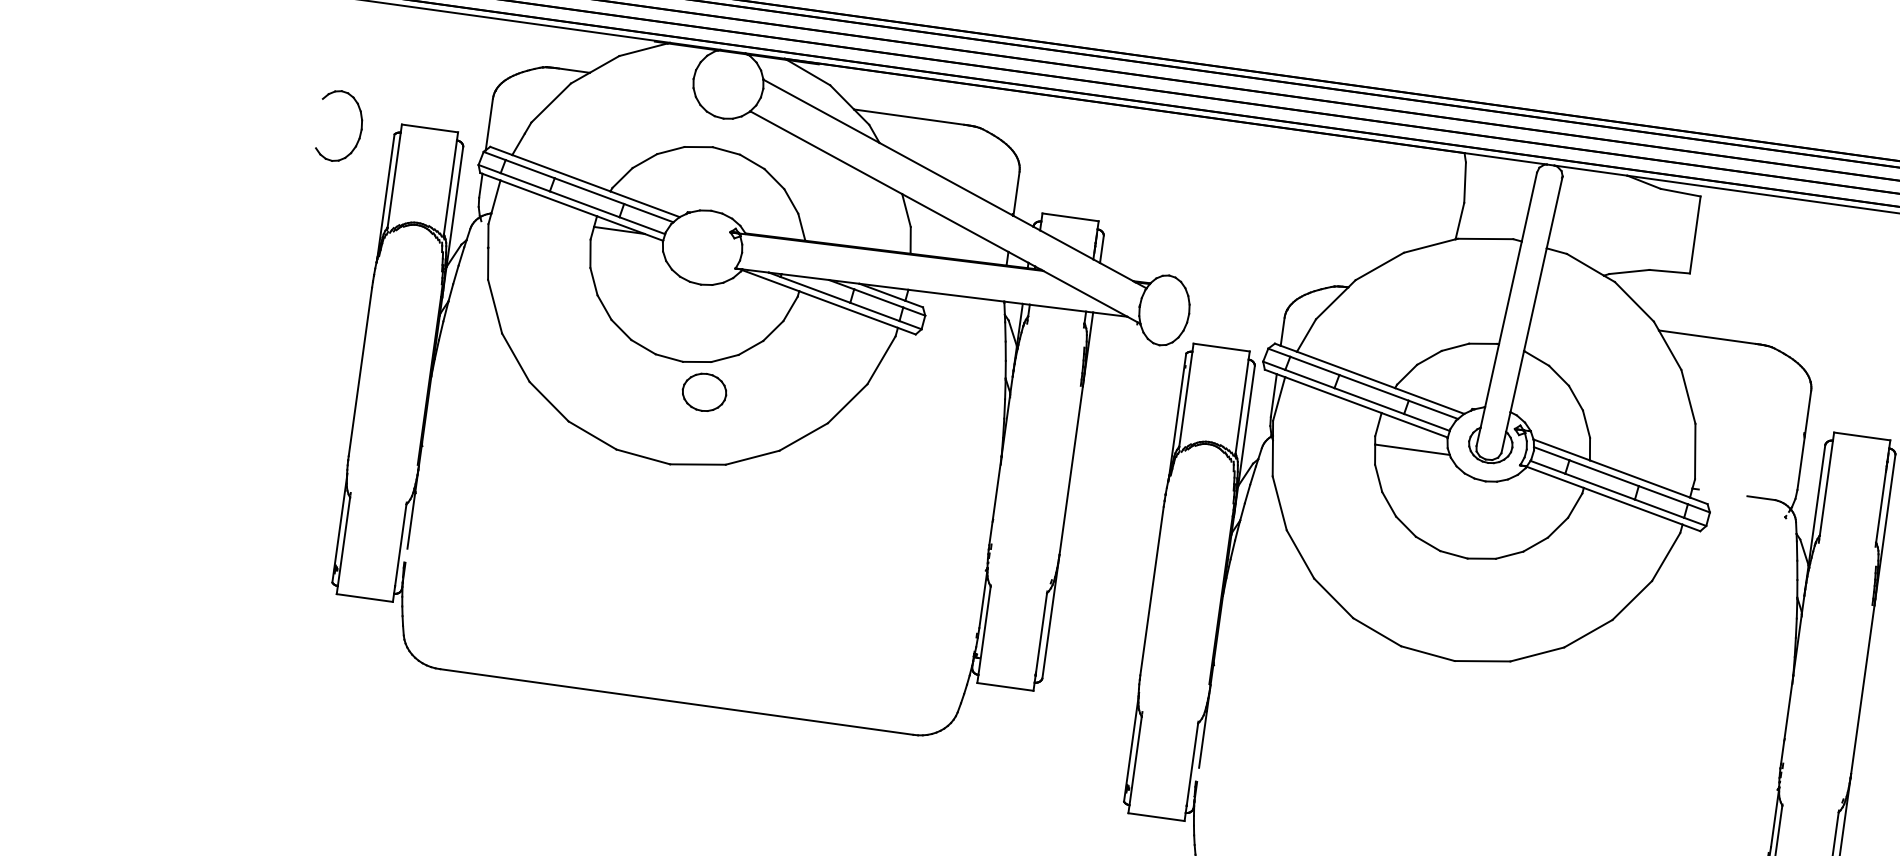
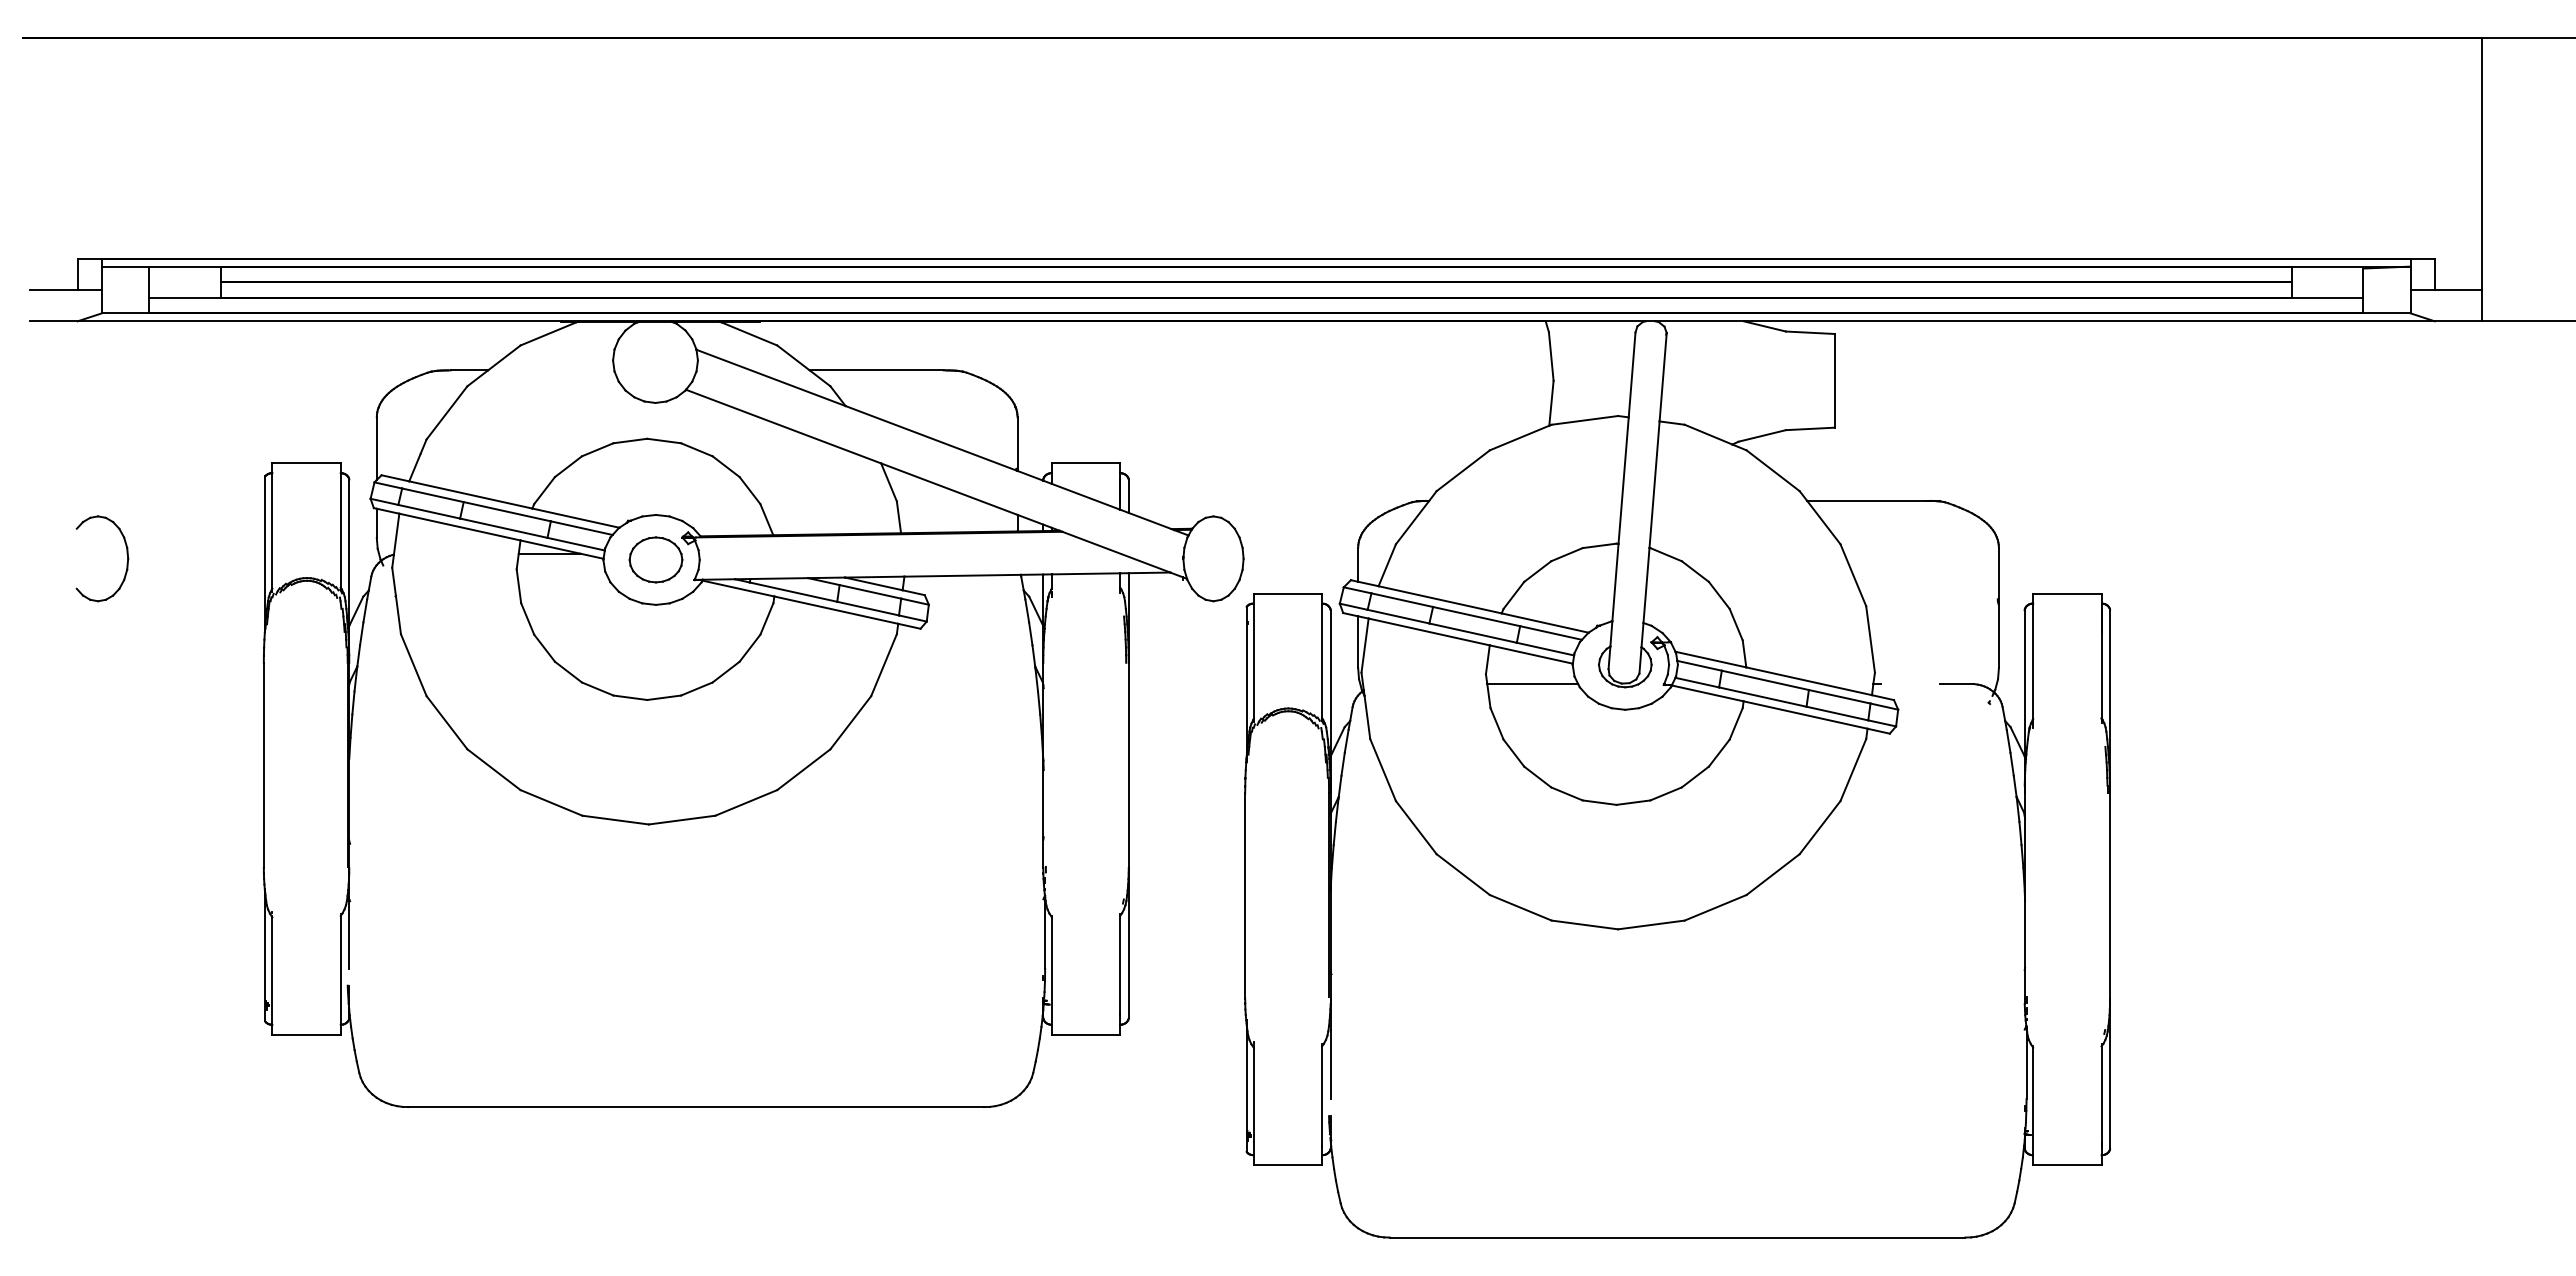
part: (360, 125) -> (126, 554), moved
part: (704, 392) -> (655, 559), moved

